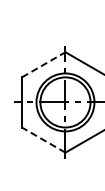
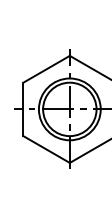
line: (44, 64) -> (47, 68), dashed -> solid
line: (43, 139) -> (46, 148), dashed -> solid

